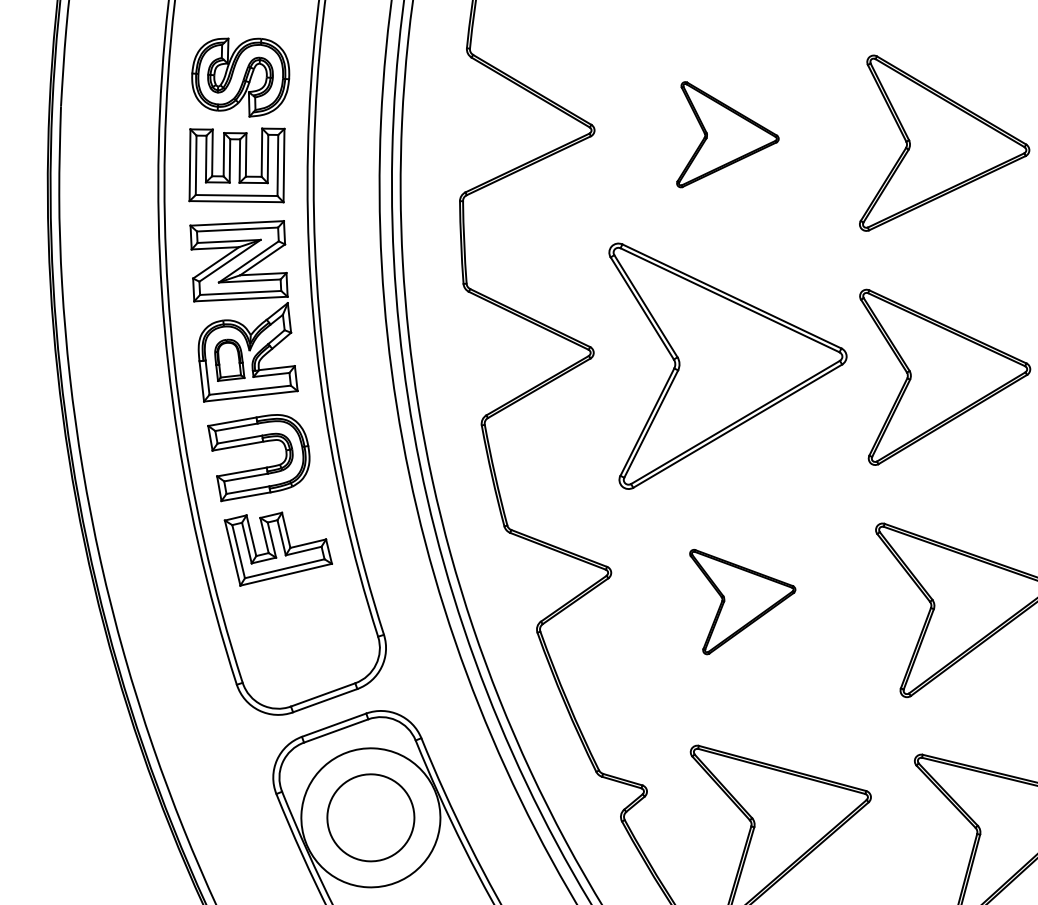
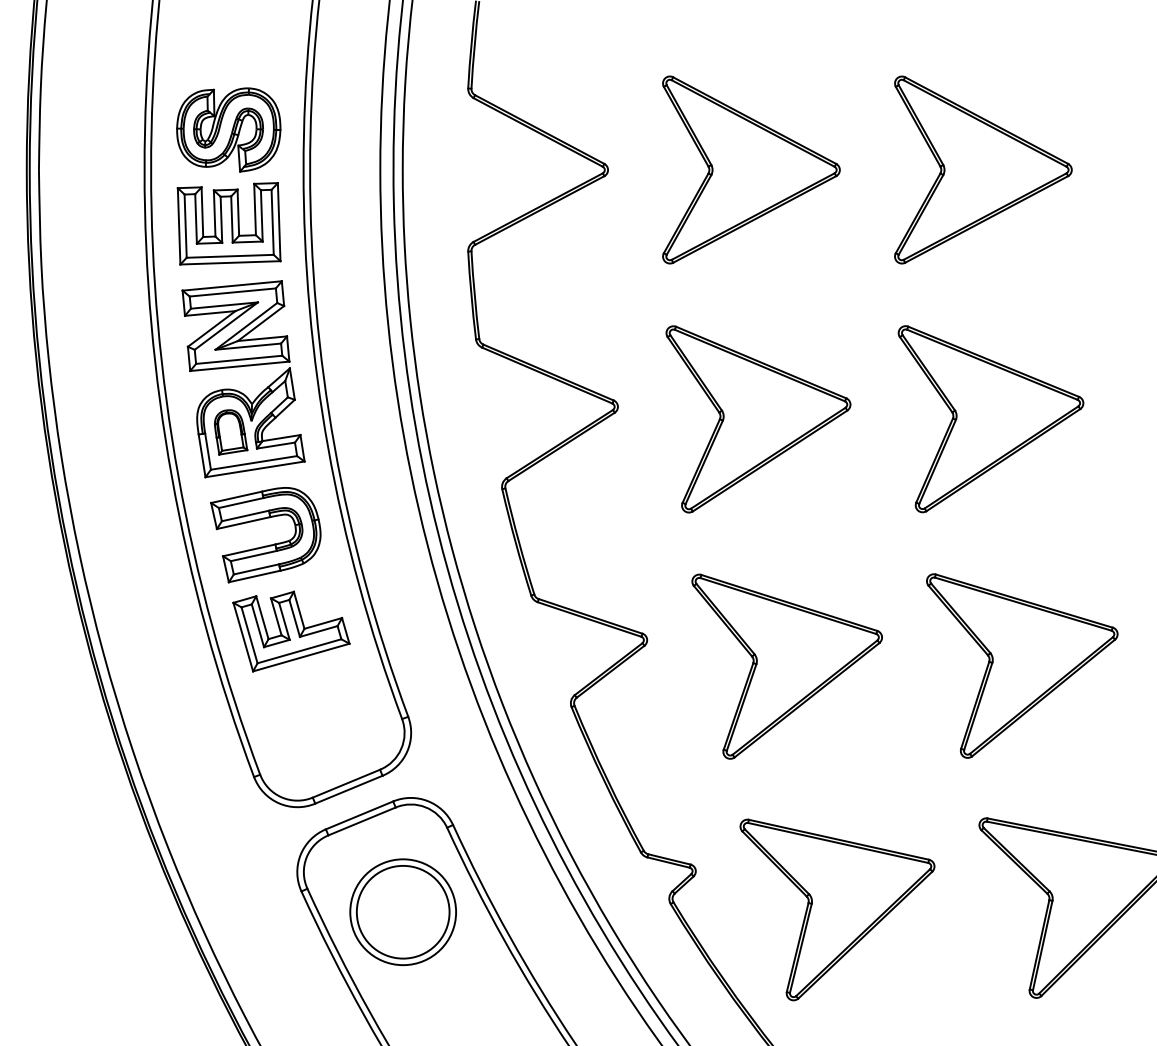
part: (729, 136) -> (751, 169), size x1.67
part: (724, 371) -> (758, 419), size x0.71
part: (740, 603) -> (786, 666), size x1.67
circle: (371, 818) -> (403, 912), size x0.71

